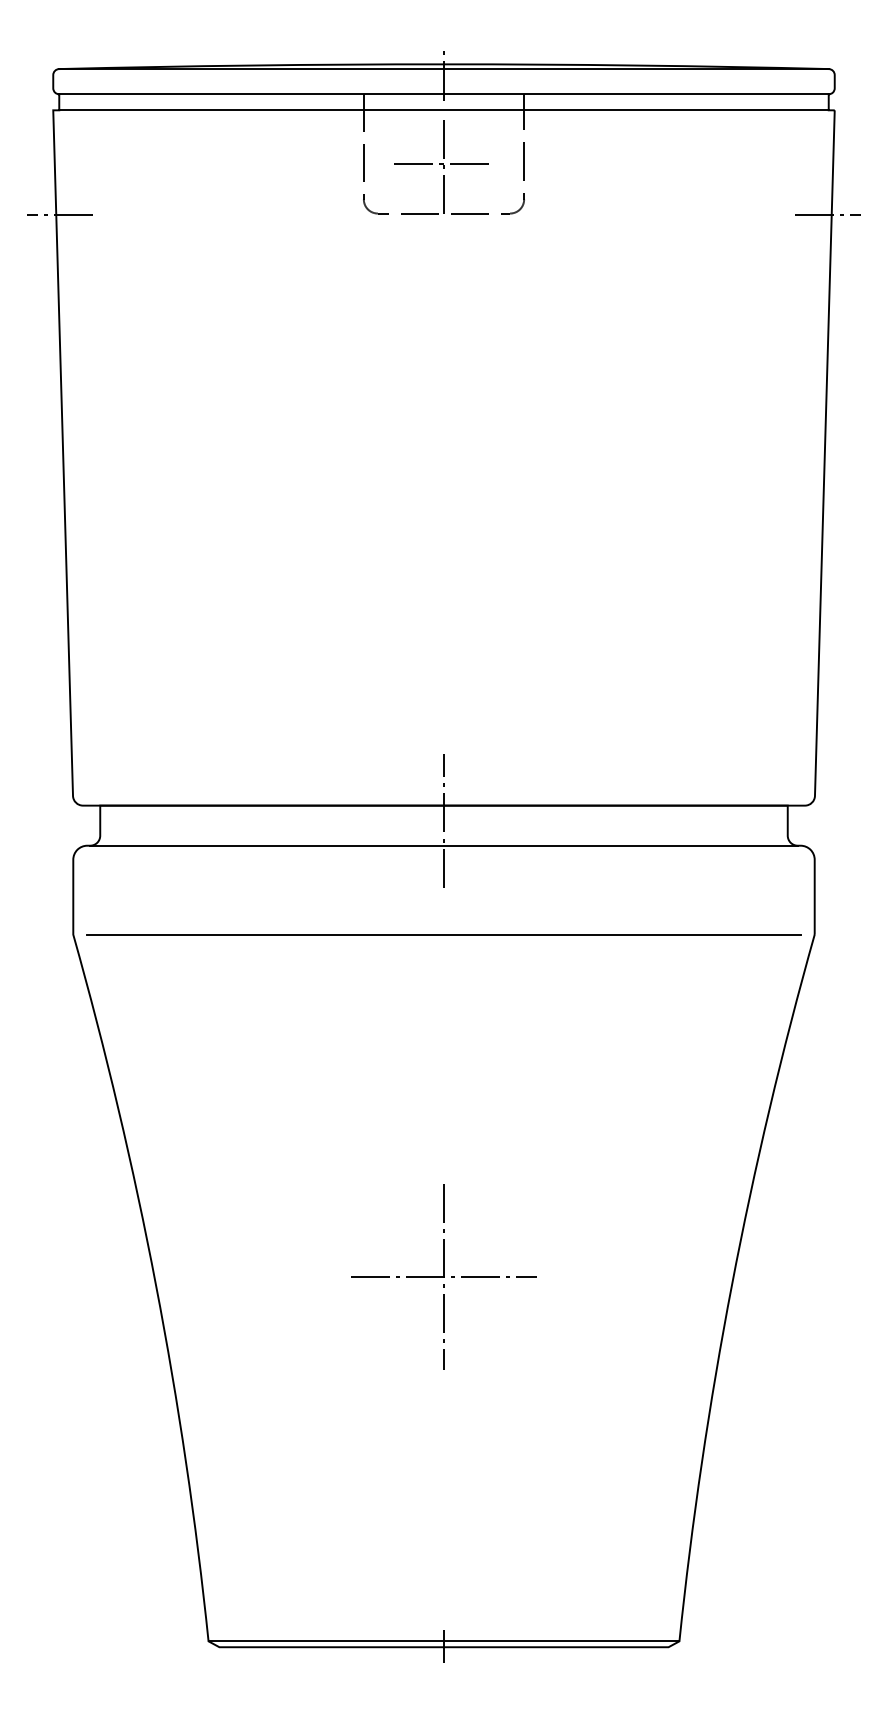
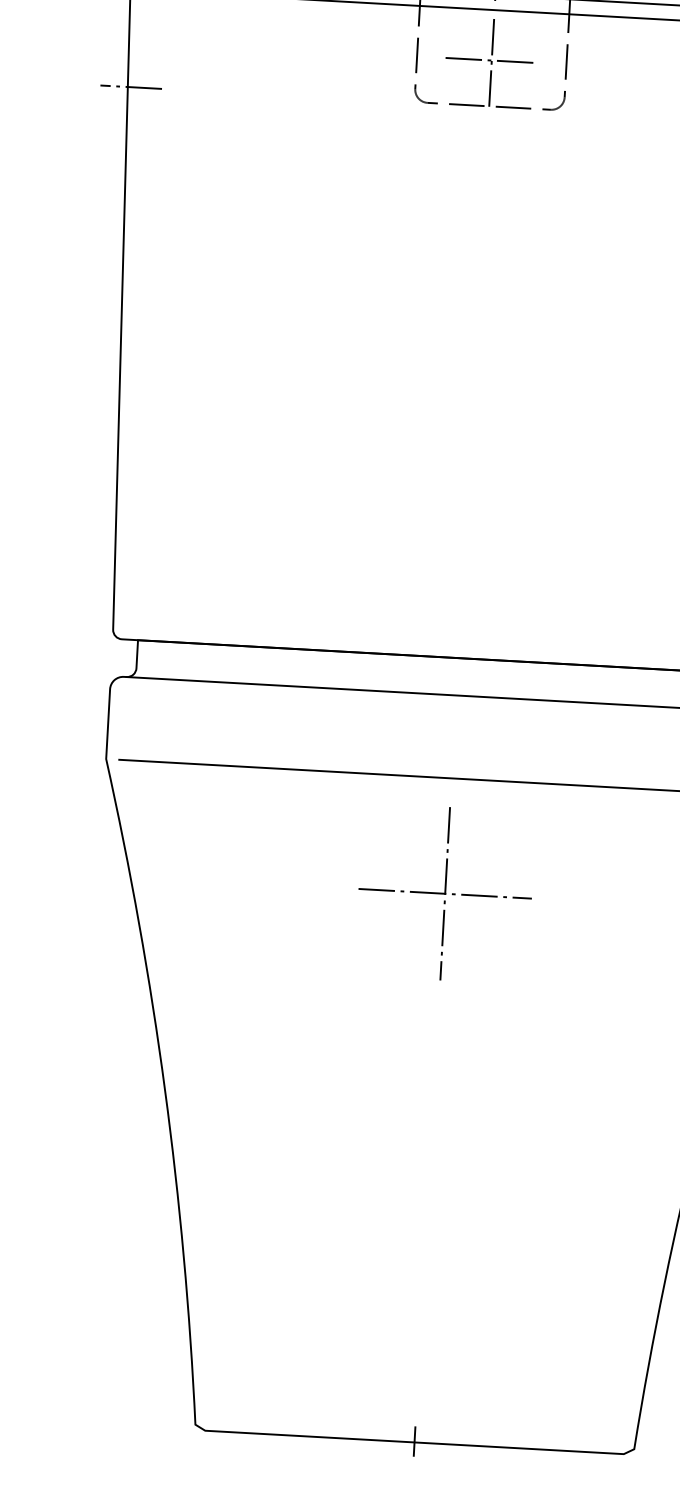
line: (444, 820) -> (458, 671), removed
part: (443, 1276) -> (444, 893), moved
line: (443, 1641) -> (414, 1437), removed

